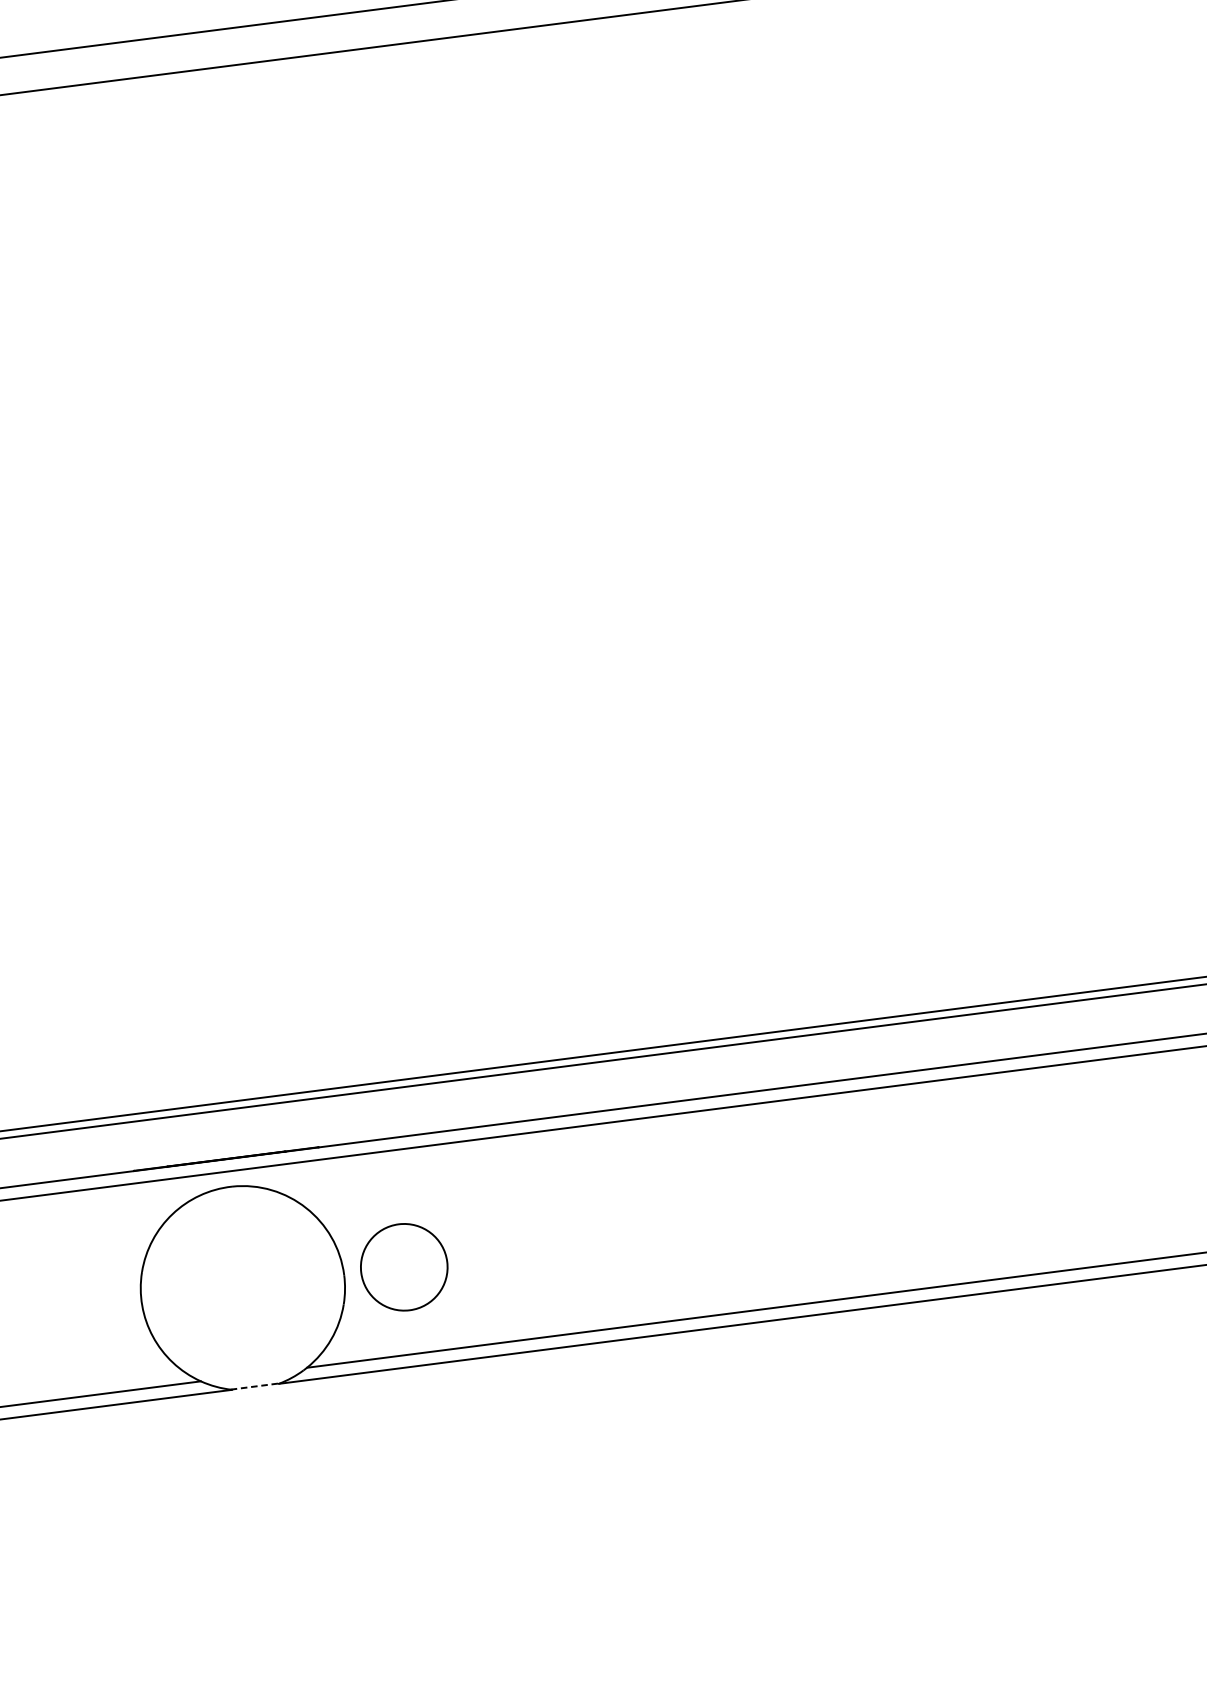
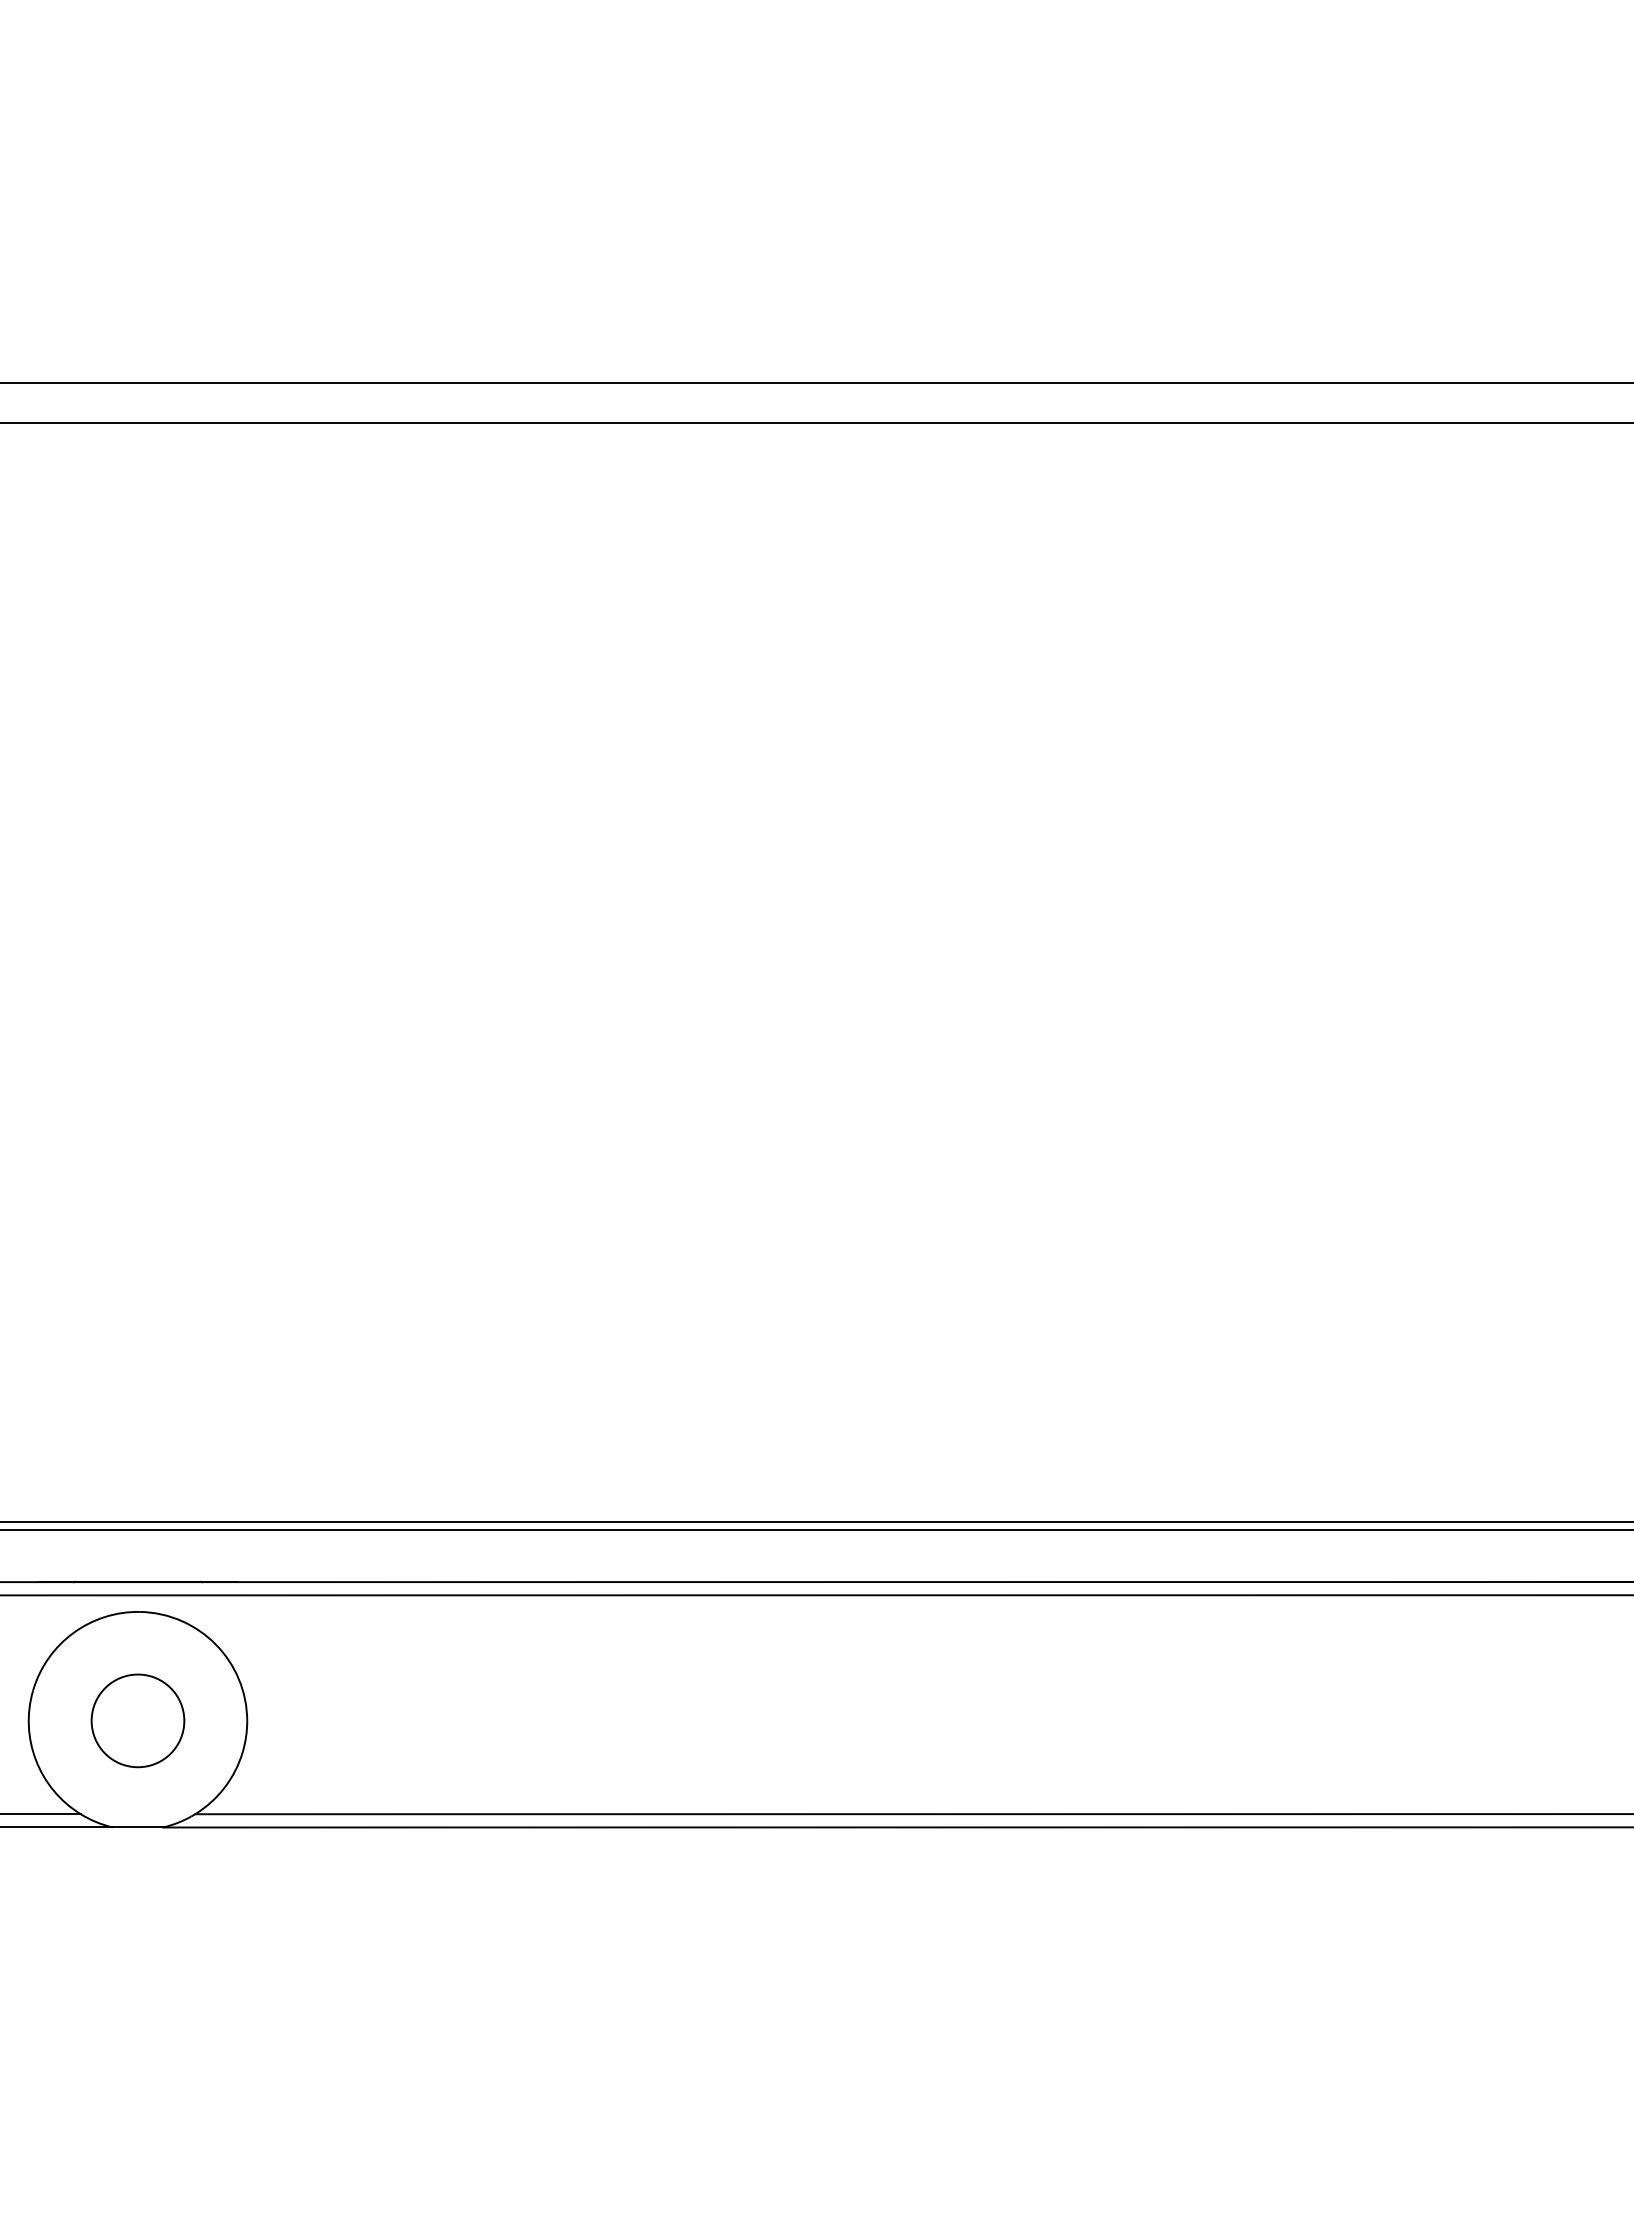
circle: (403, 1267) -> (137, 1720), moved
line: (256, 1386) -> (138, 1827), dashed -> solid

